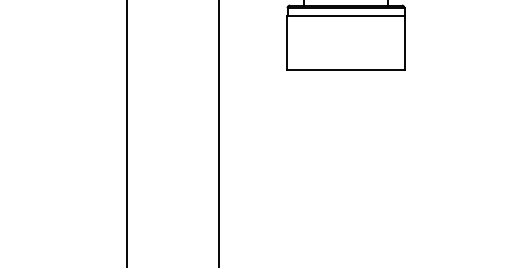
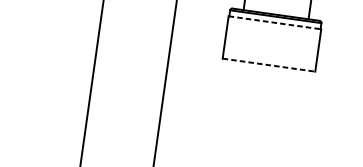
line: (346, 15) -> (275, 22), solid -> dashed
line: (346, 70) -> (269, 65), solid -> dashed

